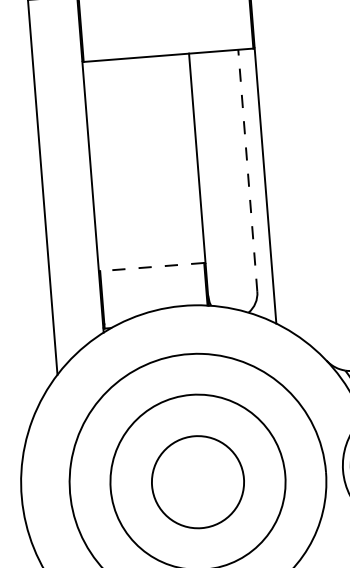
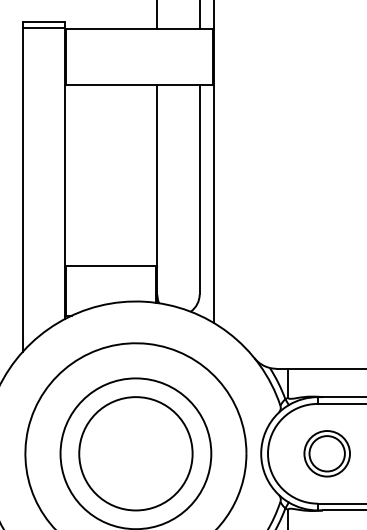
line: (247, 170) -> (199, 189), dashed -> solid
line: (152, 267) -> (111, 266), dashed -> solid
circle: (197, 481) -> (135, 453), size x1.43

